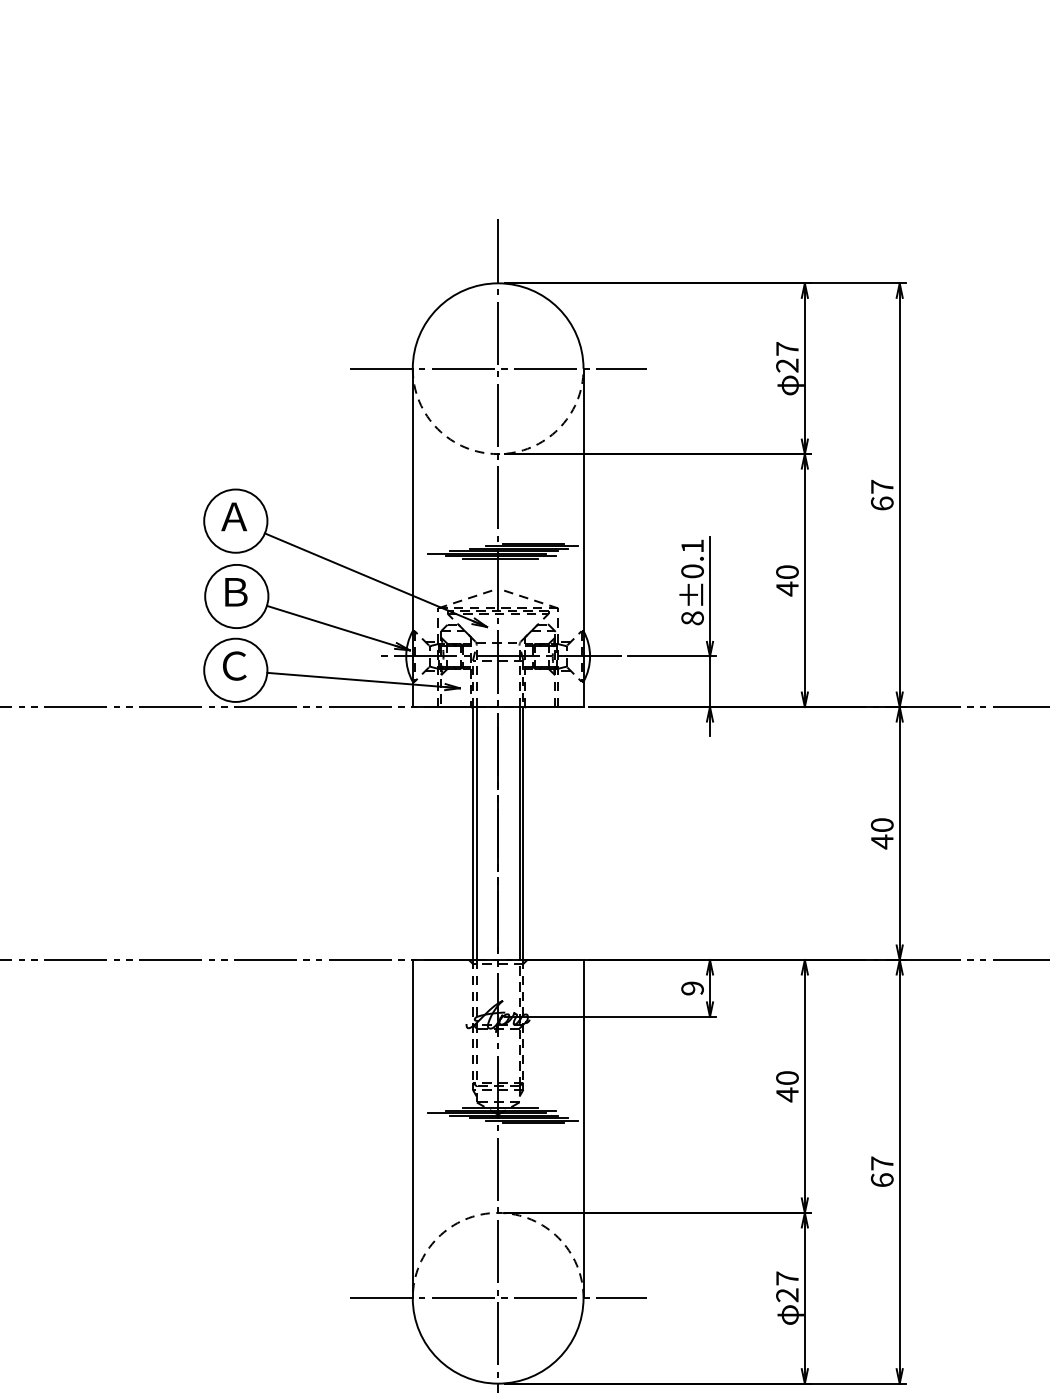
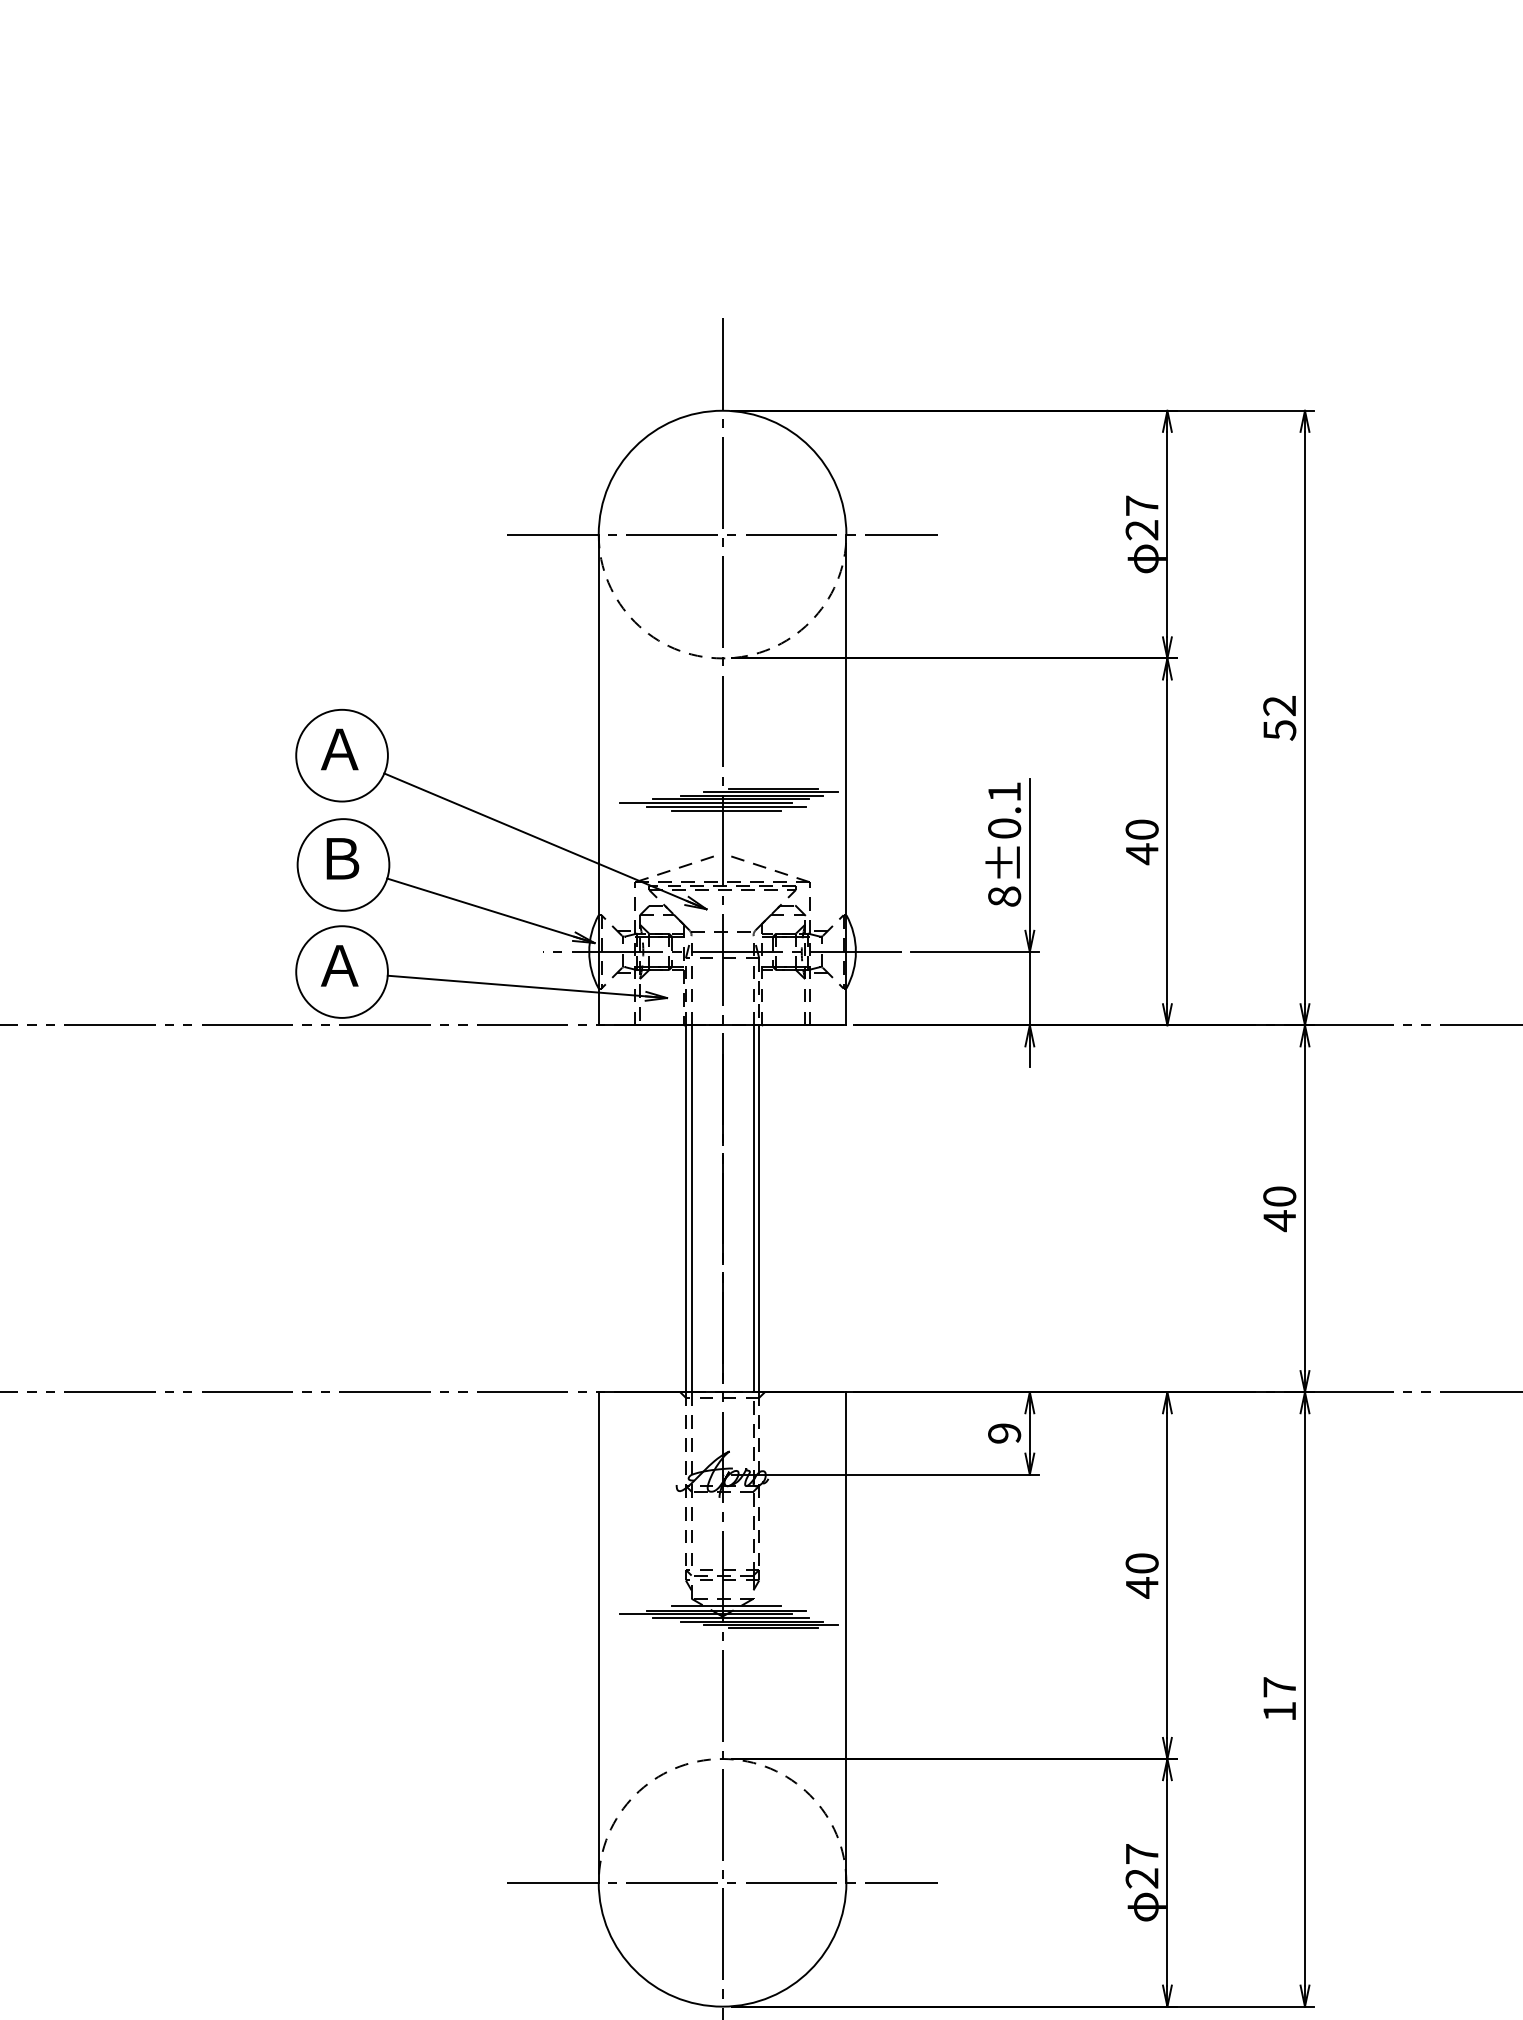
text: (881, 494) -> (1278, 717), 67 -> 52
text: (234, 665) -> (340, 965), Ｃ -> Ａ
text: (881, 1179) -> (1278, 1710), 67 -> 17

